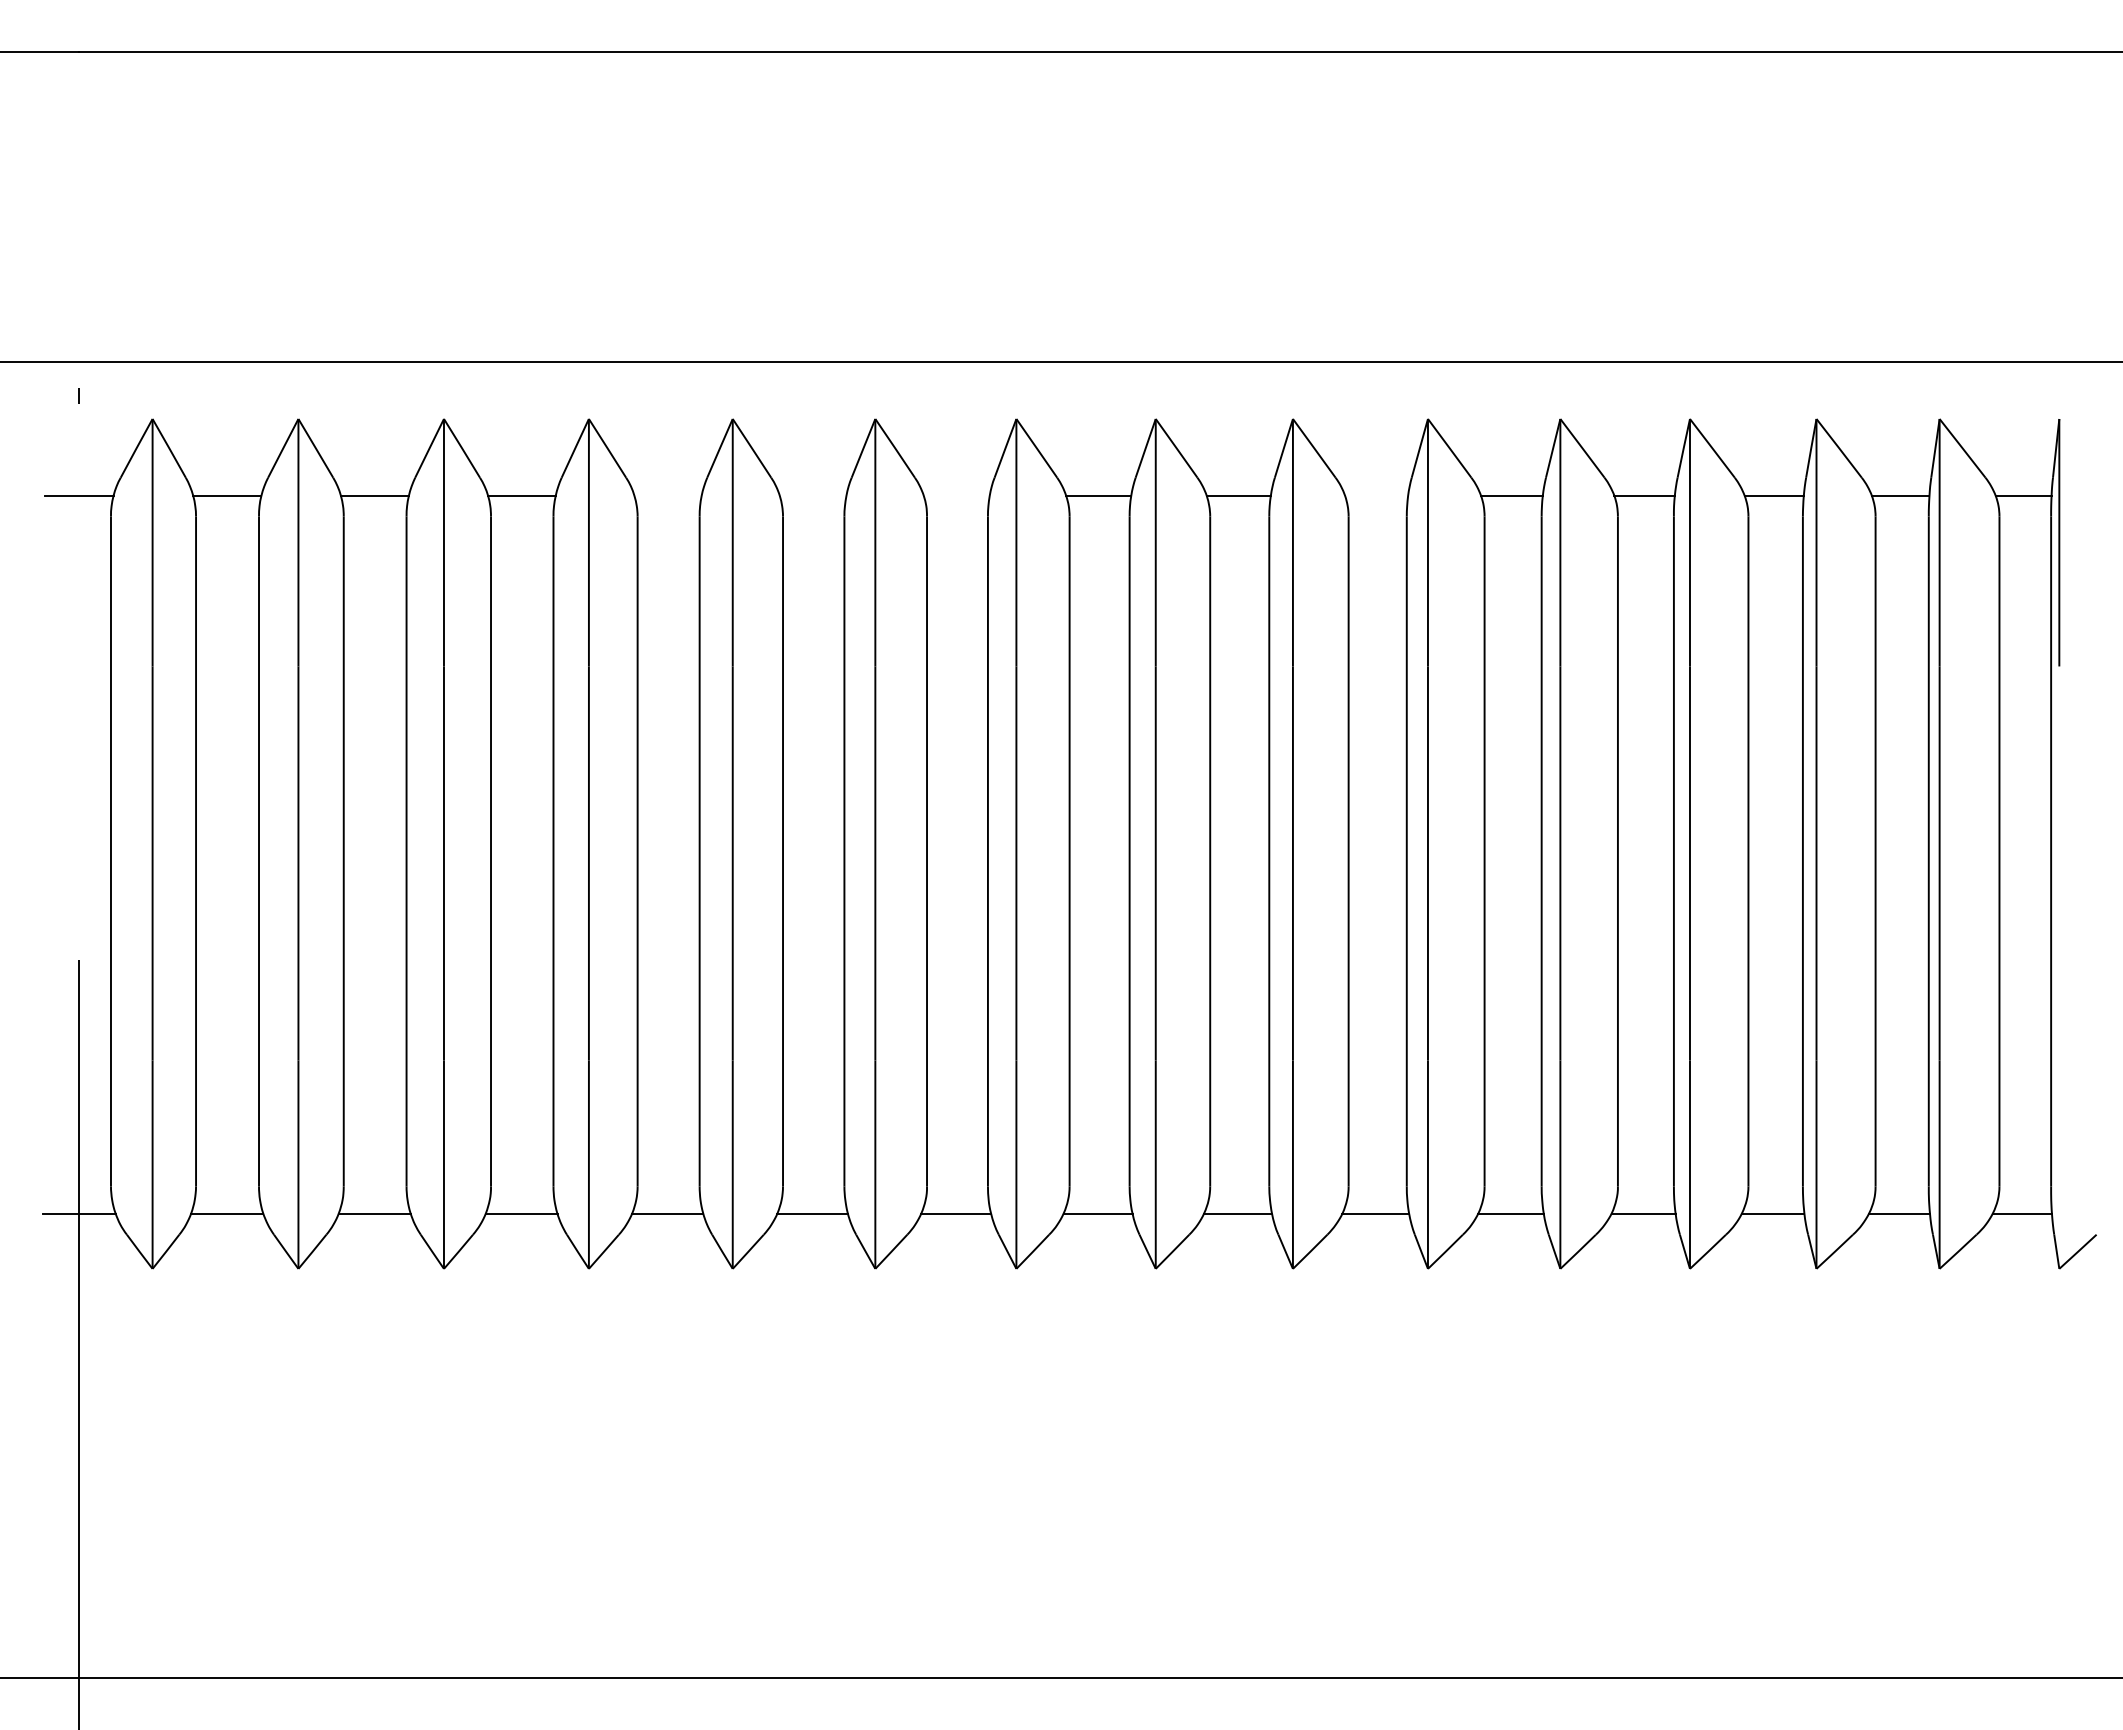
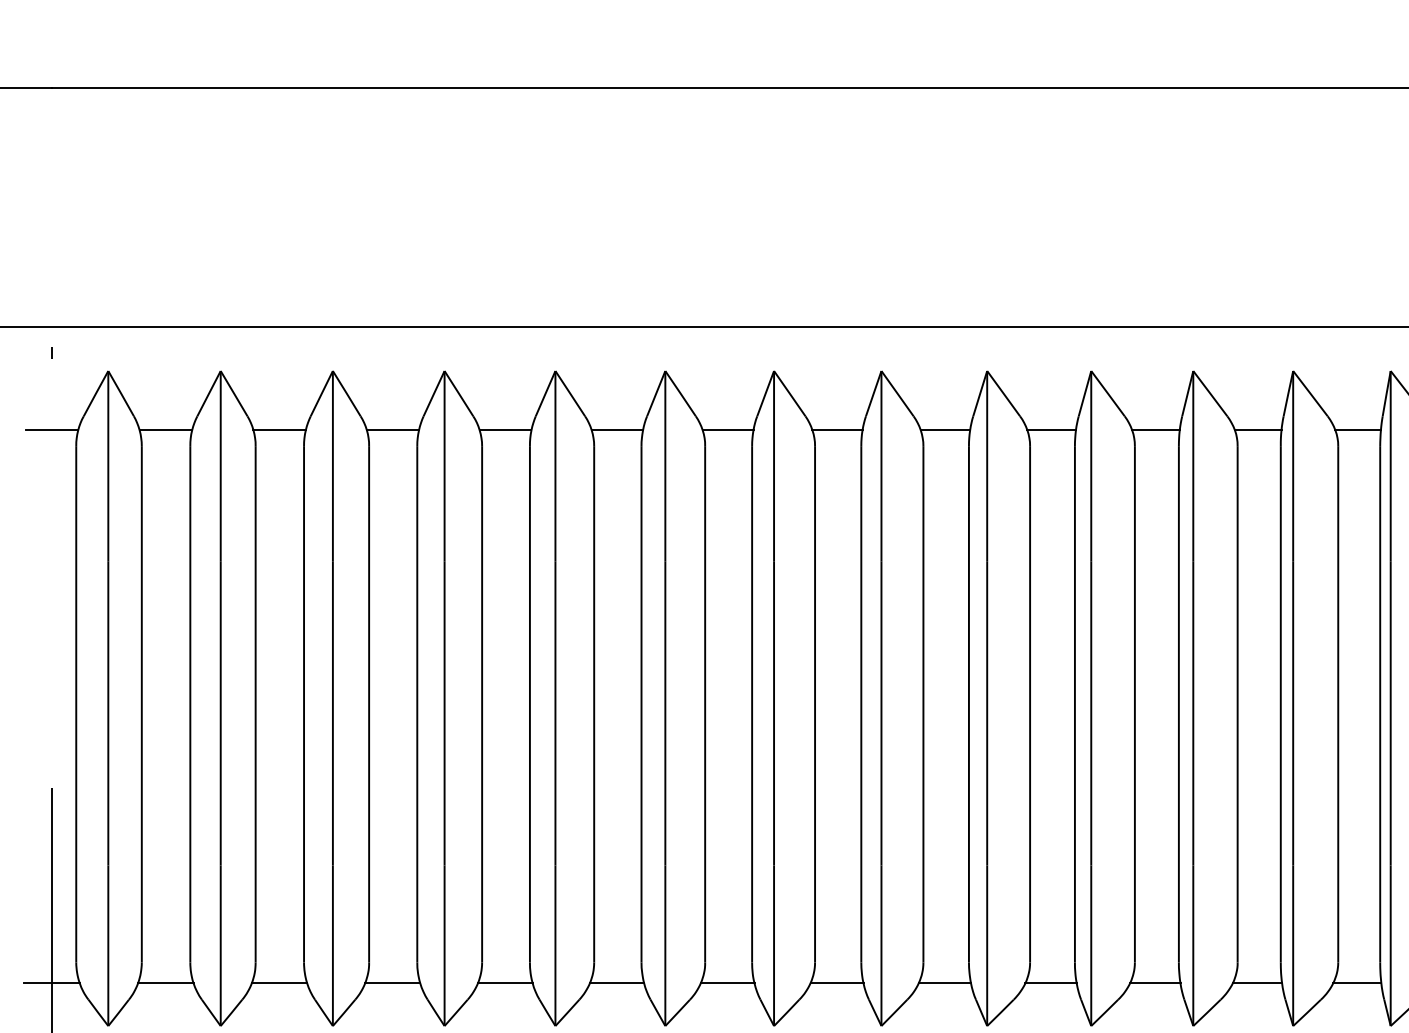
line: (667, 495) -> (505, 430), added
line: (812, 495) -> (616, 430), added
line: (956, 495) -> (727, 430), added
line: (1376, 495) -> (1051, 430), added

